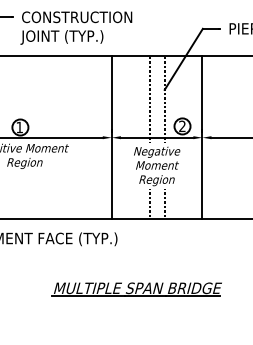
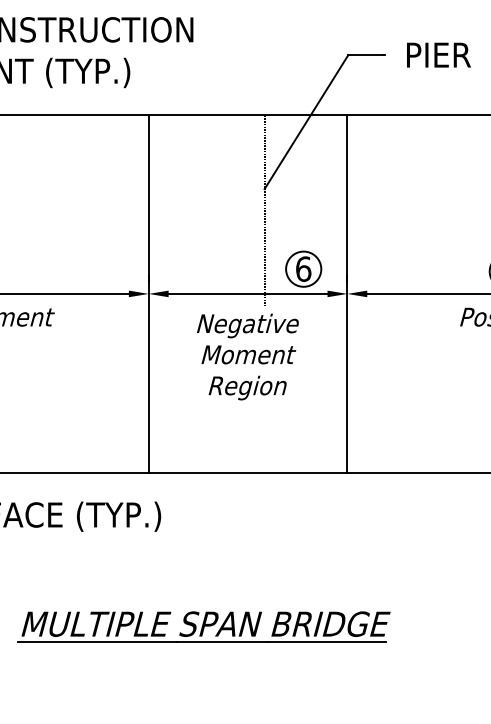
line: (149, 99) -> (231, 210), removed
text: (182, 126) -> (303, 269), 2 -> 6
line: (149, 204) -> (231, 440), removed
line: (164, 204) -> (264, 440), removed

